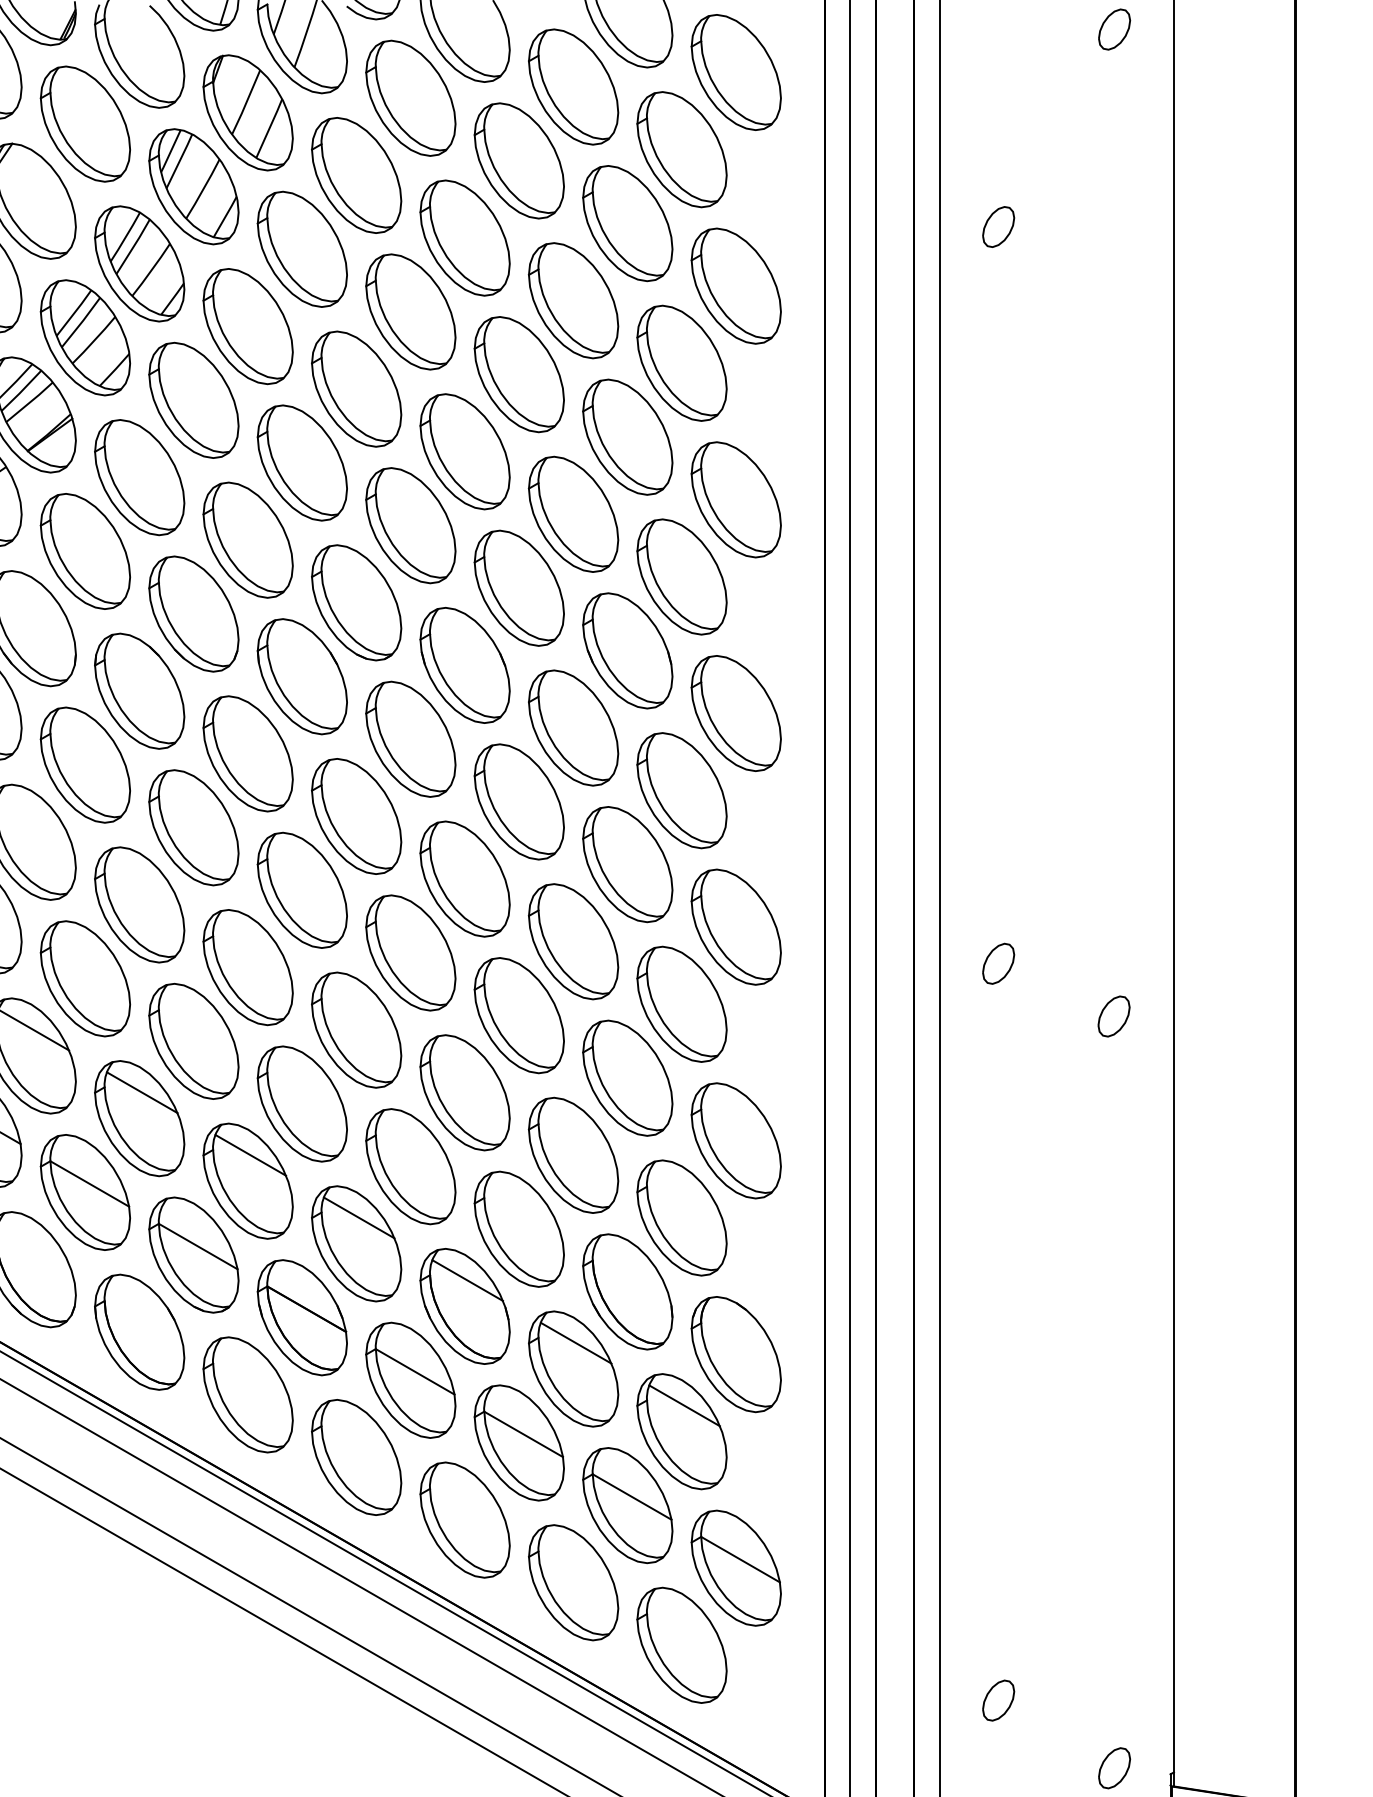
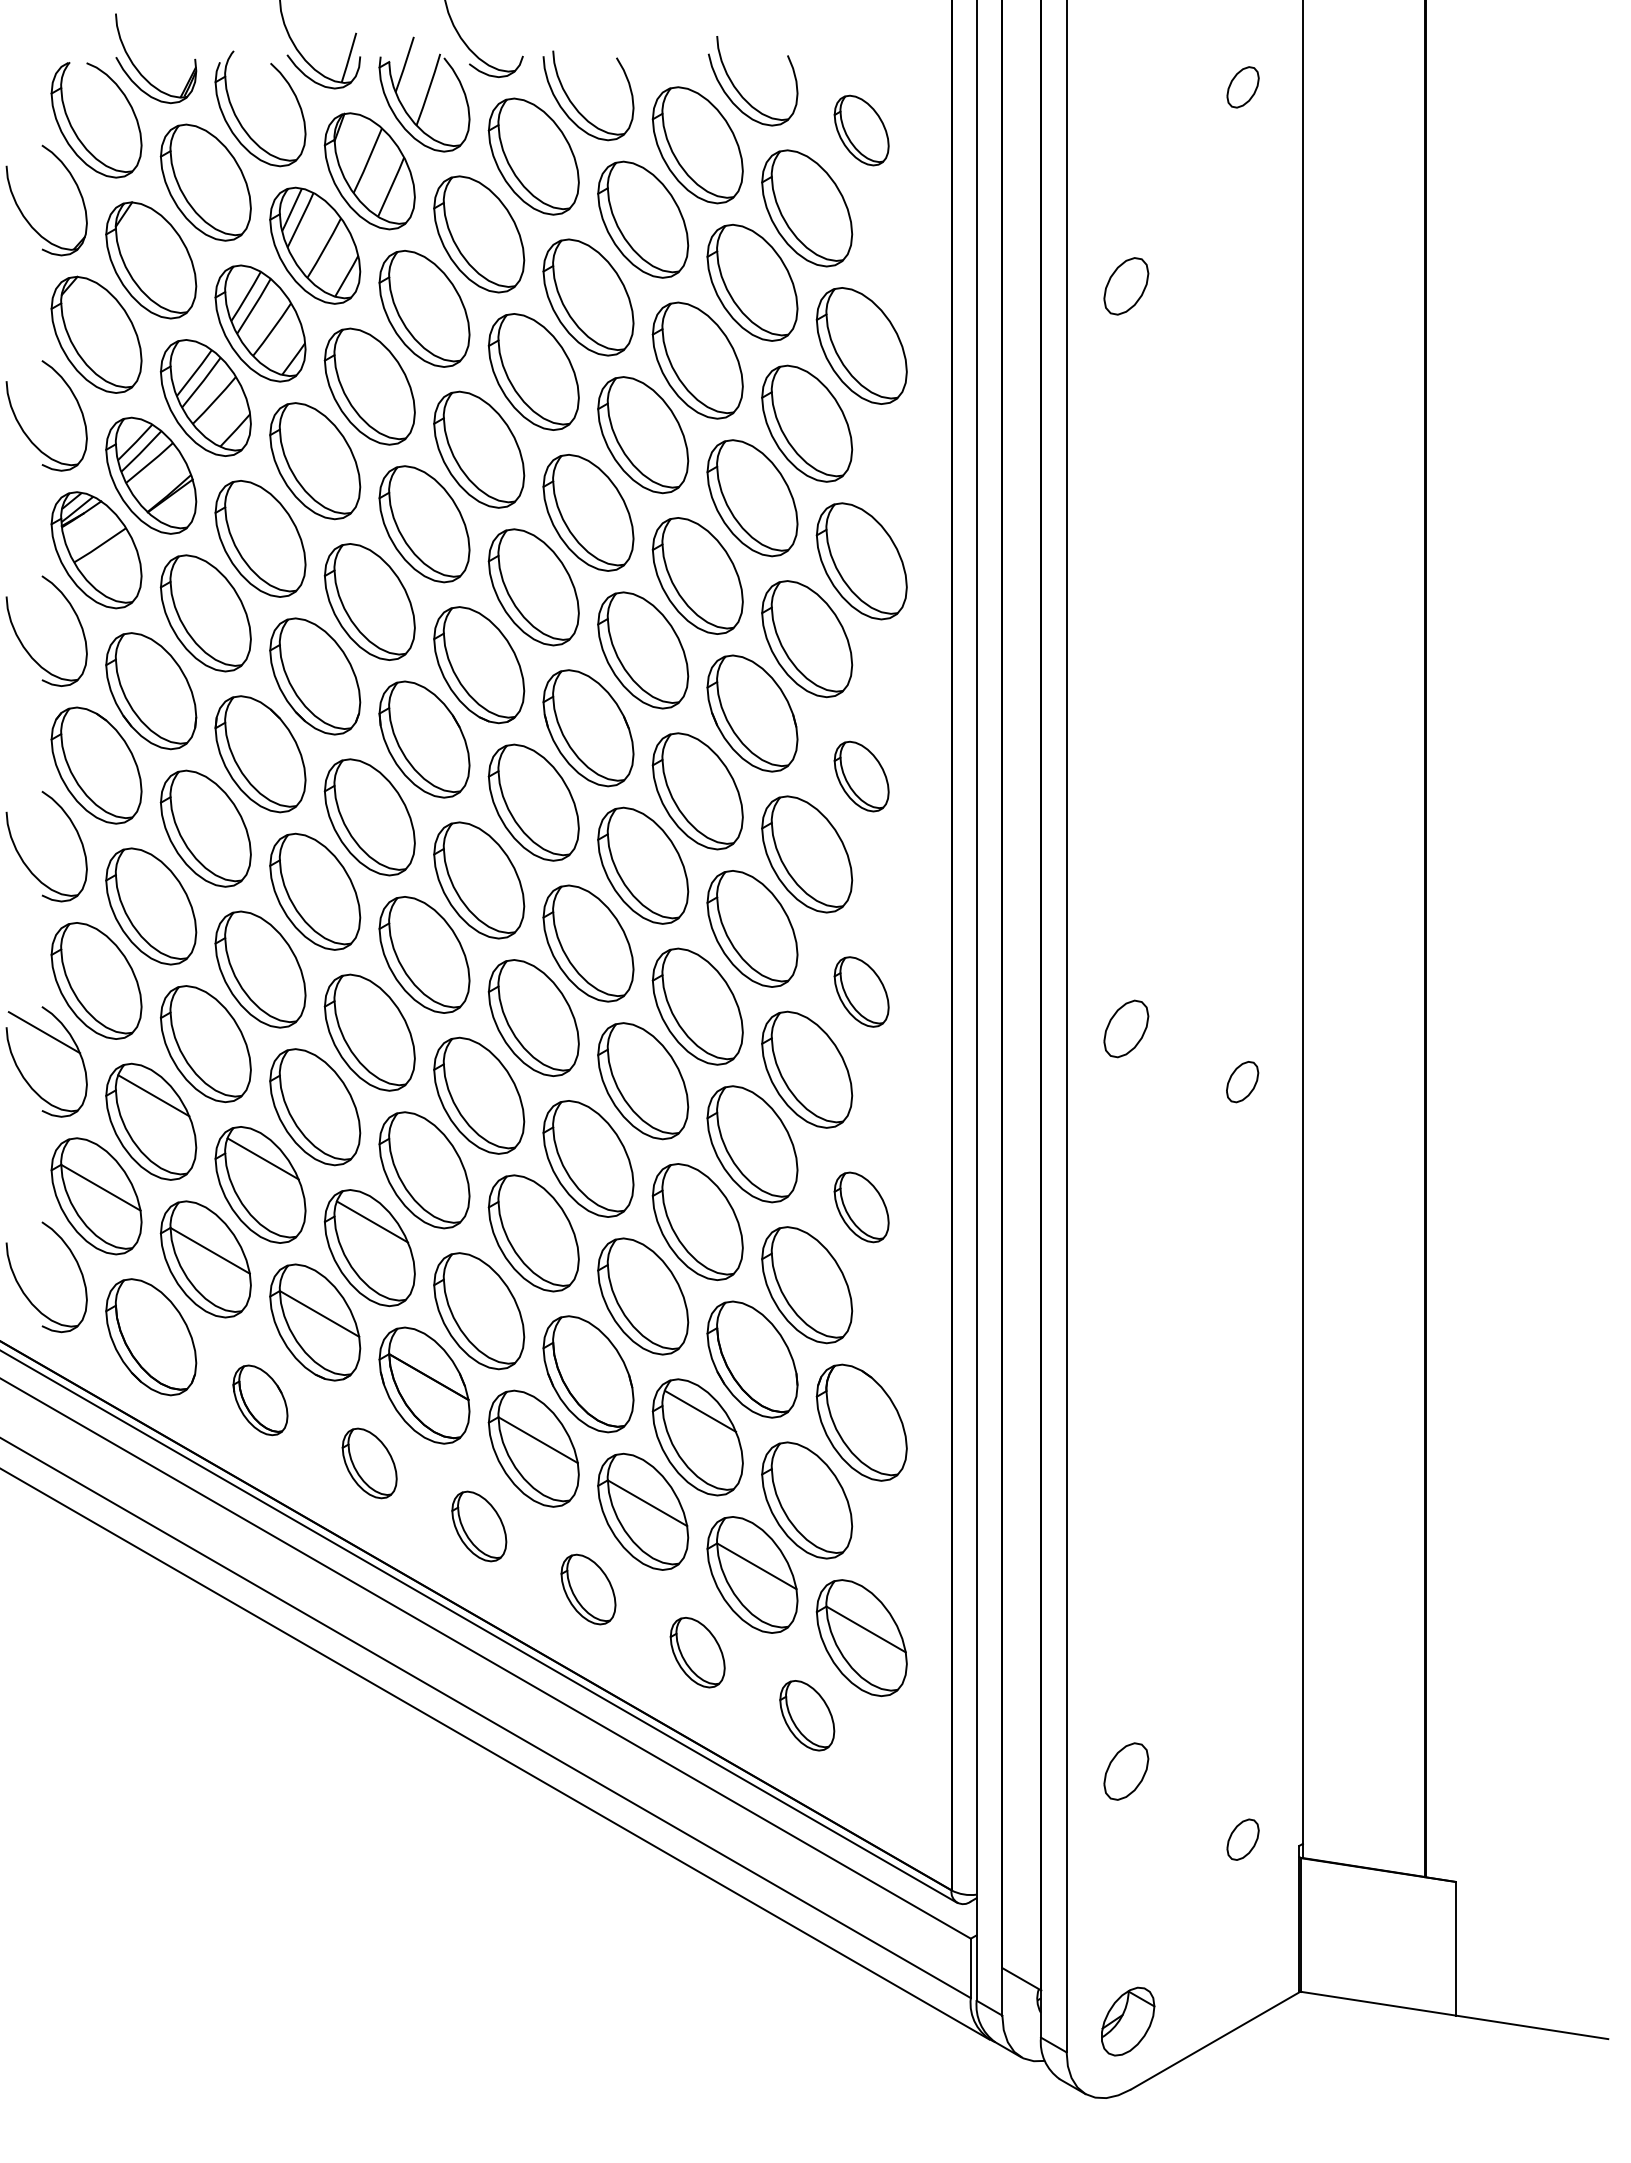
part: (735, 72) -> (861, 130), size x0.6
part: (997, 227) -> (1125, 286), size x1.4
part: (735, 713) -> (861, 776), size x0.6
part: (735, 926) -> (861, 991), size x0.6
part: (997, 963) -> (1125, 1028), size x1.4
part: (735, 1140) -> (861, 1207), size x0.6
line: (358, 1217) -> (481, 1284), removed
line: (467, 1279) -> (590, 1347), removed
part: (139, 1332) -> (260, 1400), size x0.6
part: (247, 1394) -> (369, 1463), size x0.6
line: (684, 1405) -> (809, 1474), removed
part: (356, 1457) -> (479, 1526), size x0.6
part: (465, 1519) -> (588, 1589), size x0.6
part: (573, 1582) -> (697, 1652), size x0.6
part: (682, 1645) -> (807, 1715), size x0.6
part: (997, 1700) -> (1125, 1771), size x1.4

